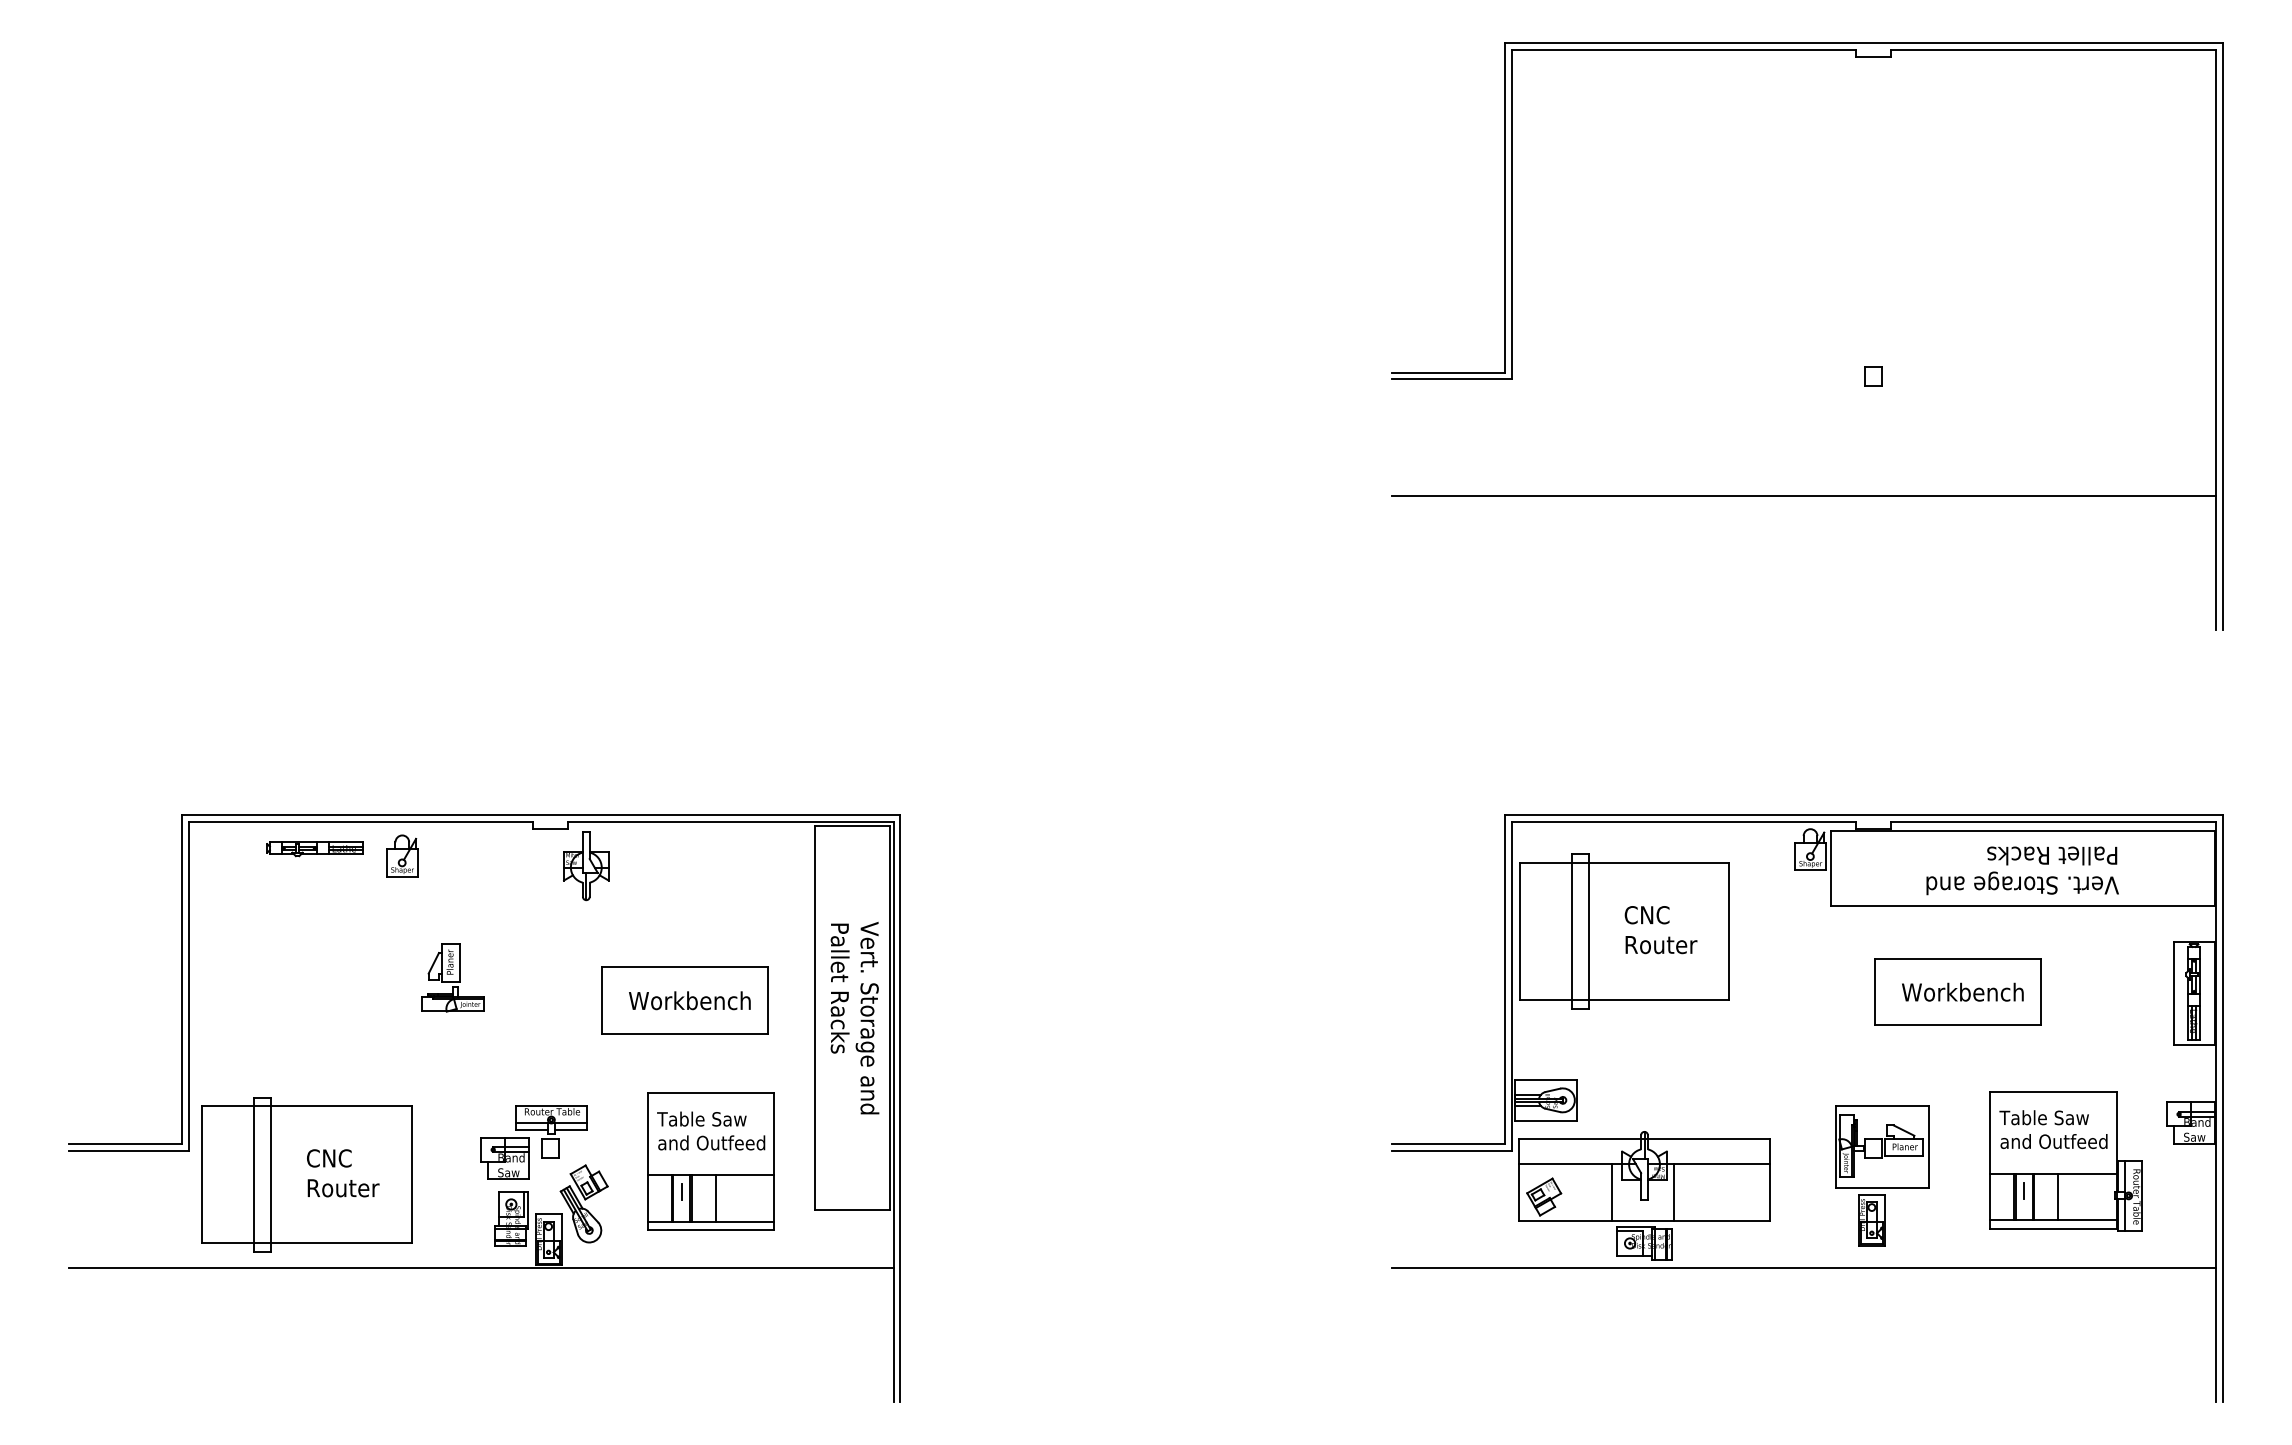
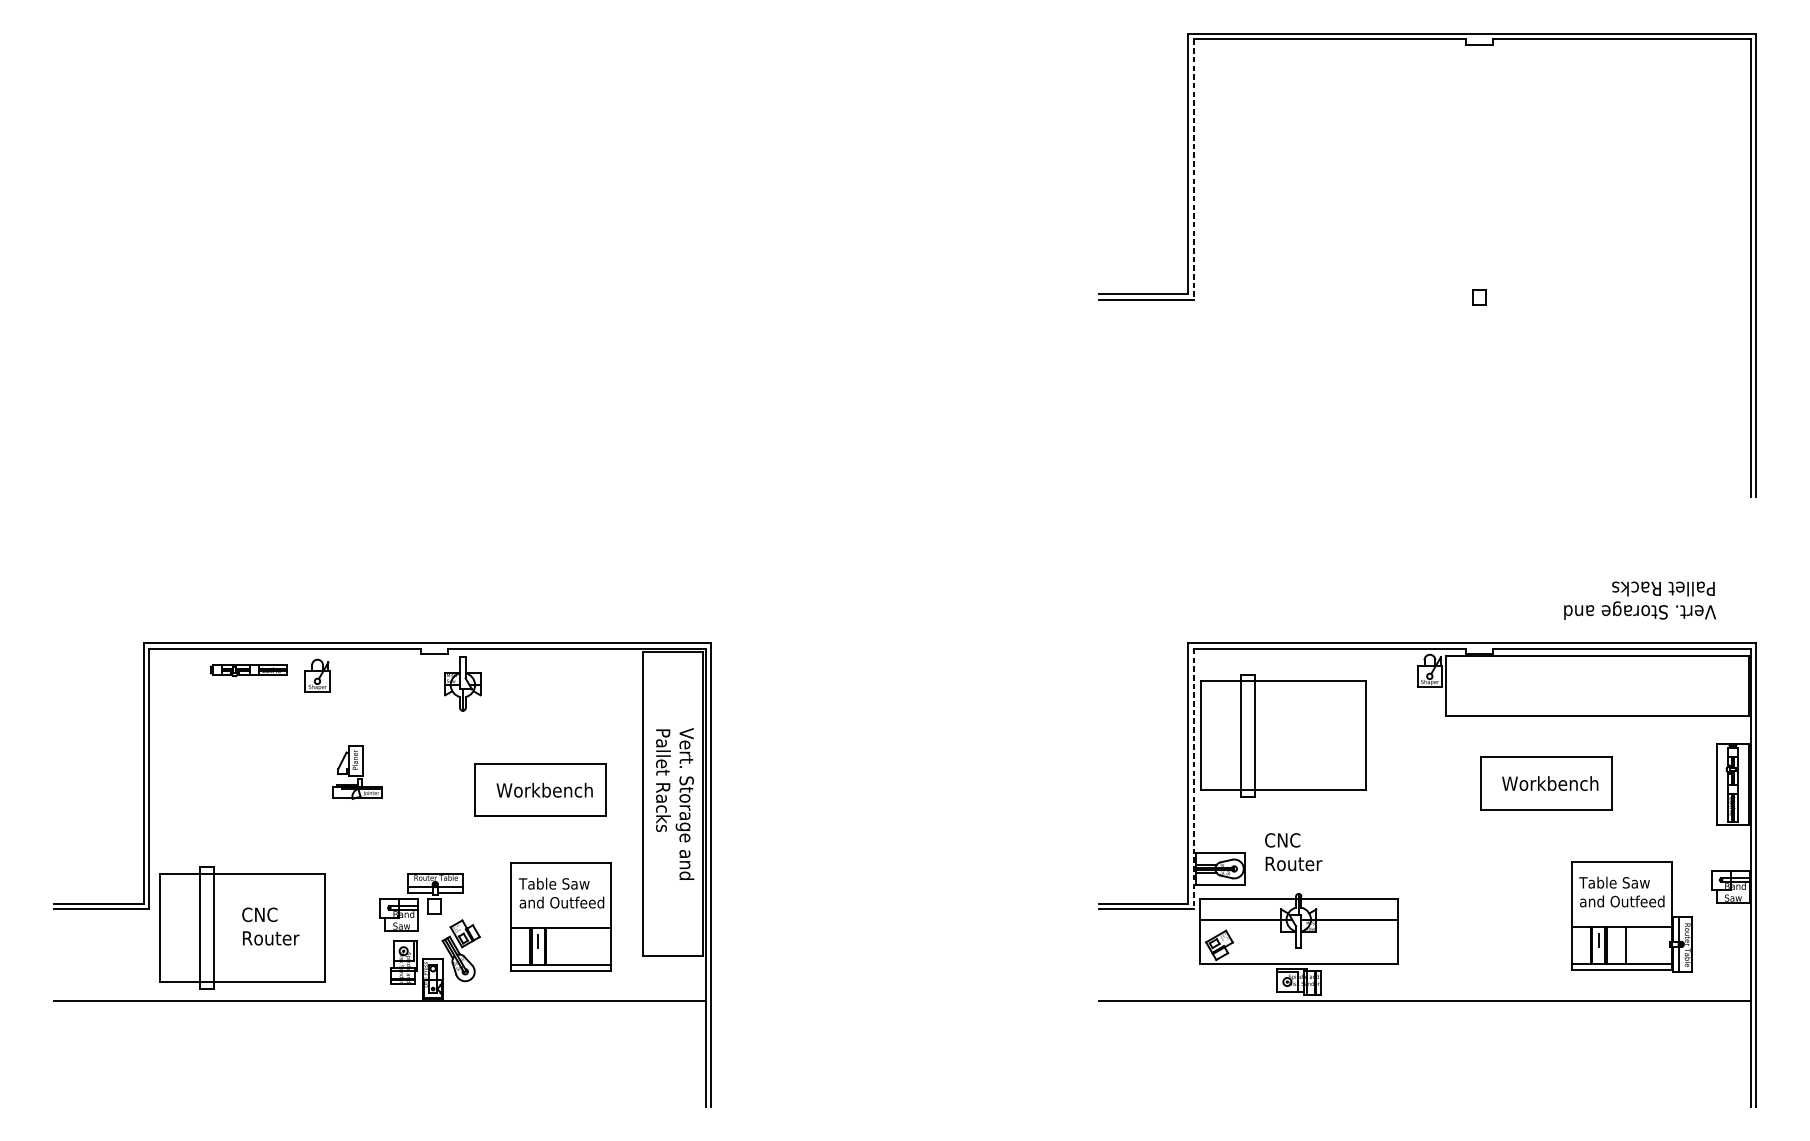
line: (1511, 214) -> (1193, 169), solid -> dashed
line: (1803, 496) -> (1424, 391), removed
text: (2022, 870) -> (1640, 600), moved
text: (1660, 930) -> (1293, 852), moved
line: (1511, 986) -> (1193, 779), solid -> dashed
part: (1882, 1175) -> (1486, 928), removed
line: (1611, 1192) -> (1272, 941), removed
line: (1673, 1192) -> (1321, 941), removed
line: (716, 1198) -> (565, 946), removed

